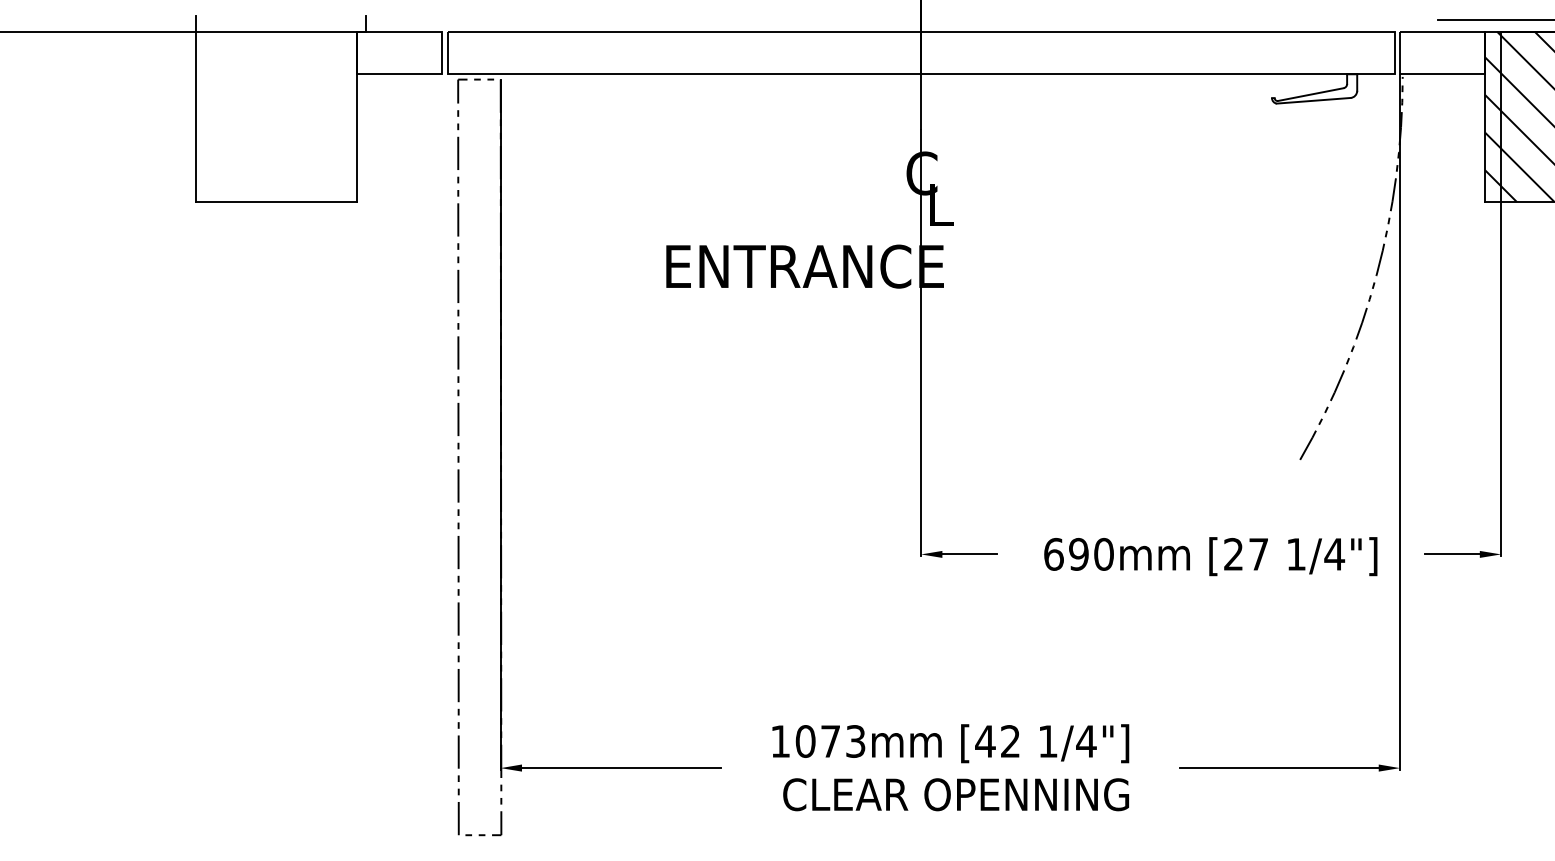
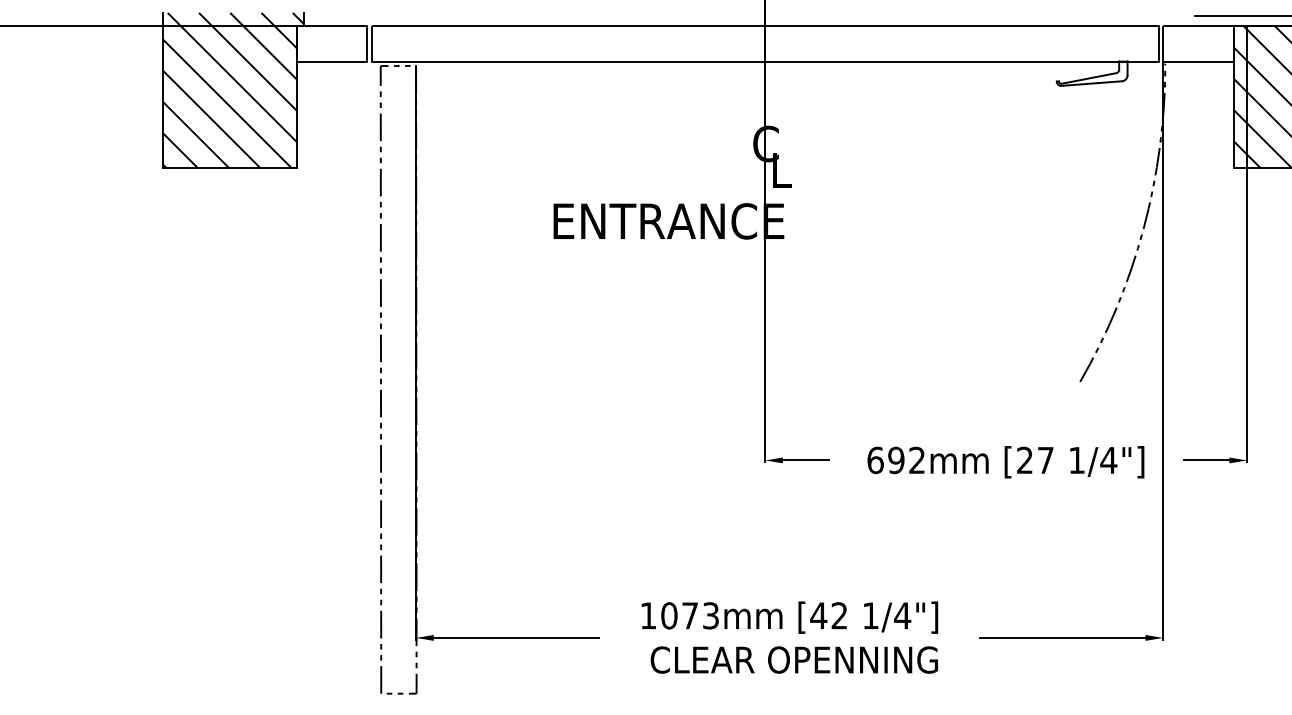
hatch: (281, 108) -> (233, 90), added
text: (1103, 554) -> (916, 460), 690mm -> 692mm

